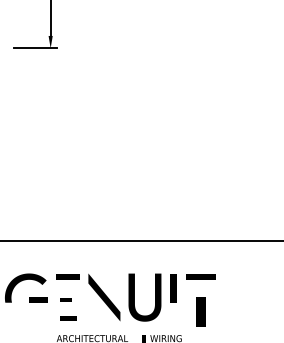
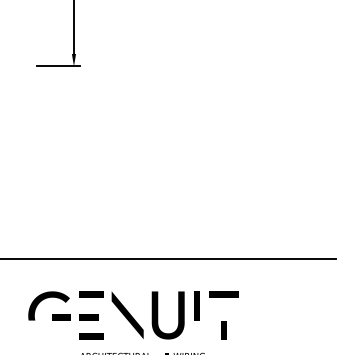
part: (65, 299) -> (88, 317), size x1.67
part: (200, 312) -> (223, 330), size x0.62
part: (68, 318) -> (91, 336), size x1.43

